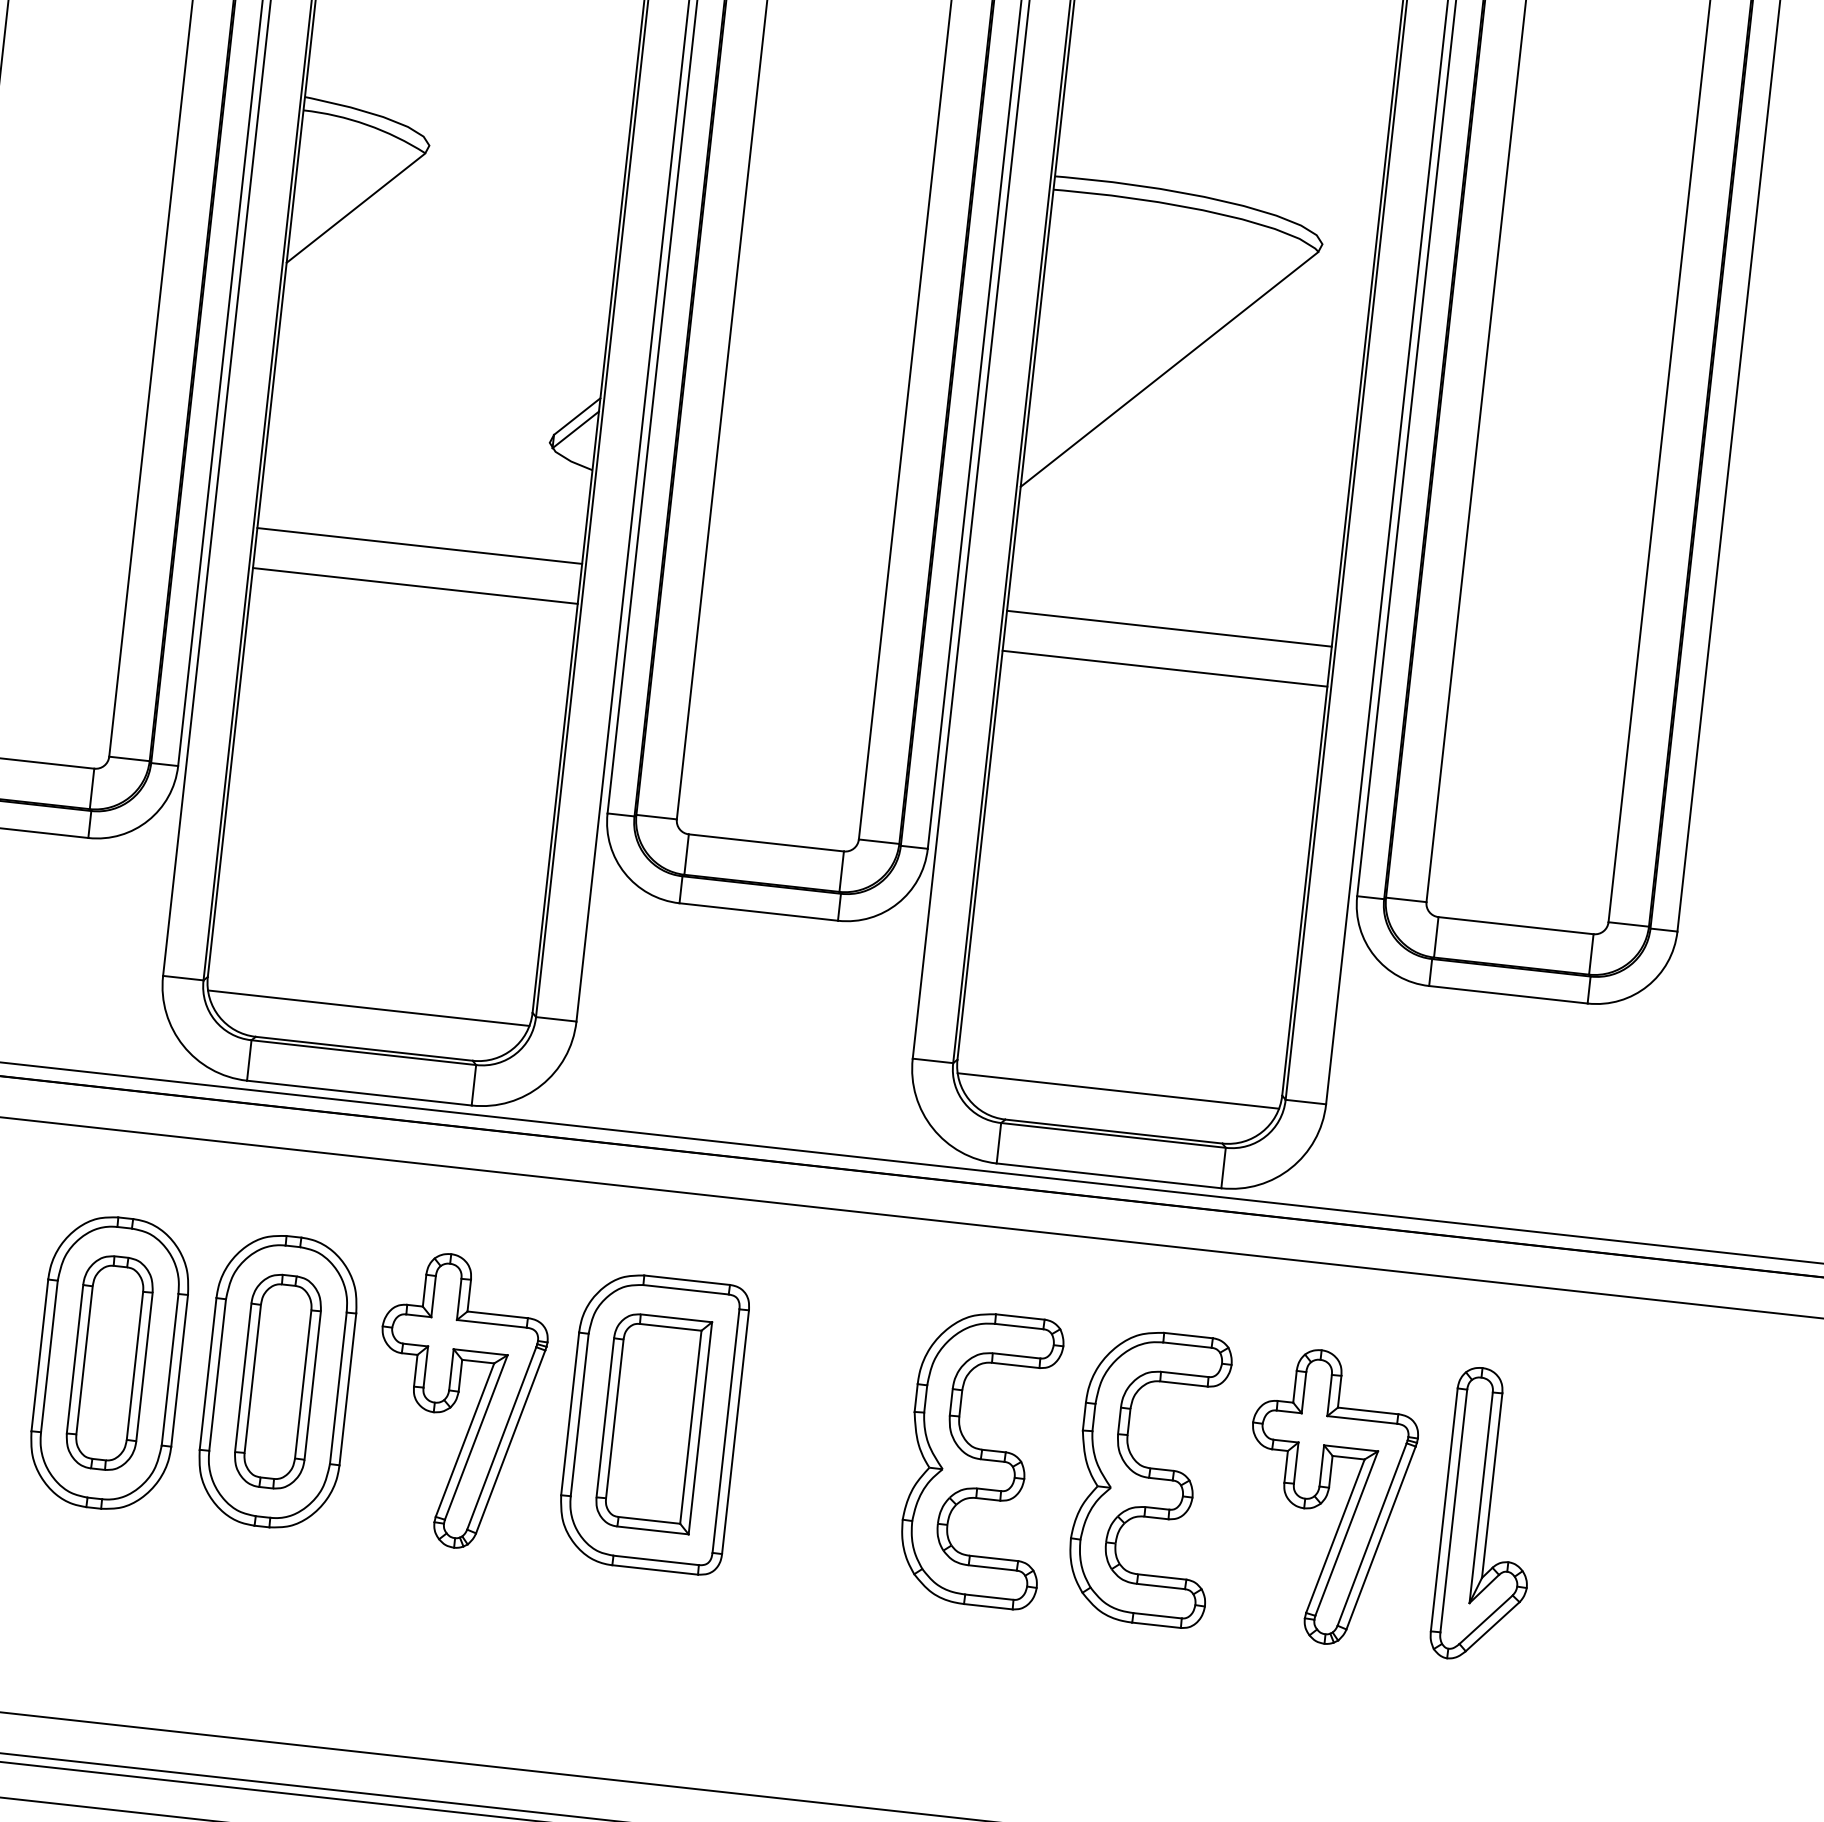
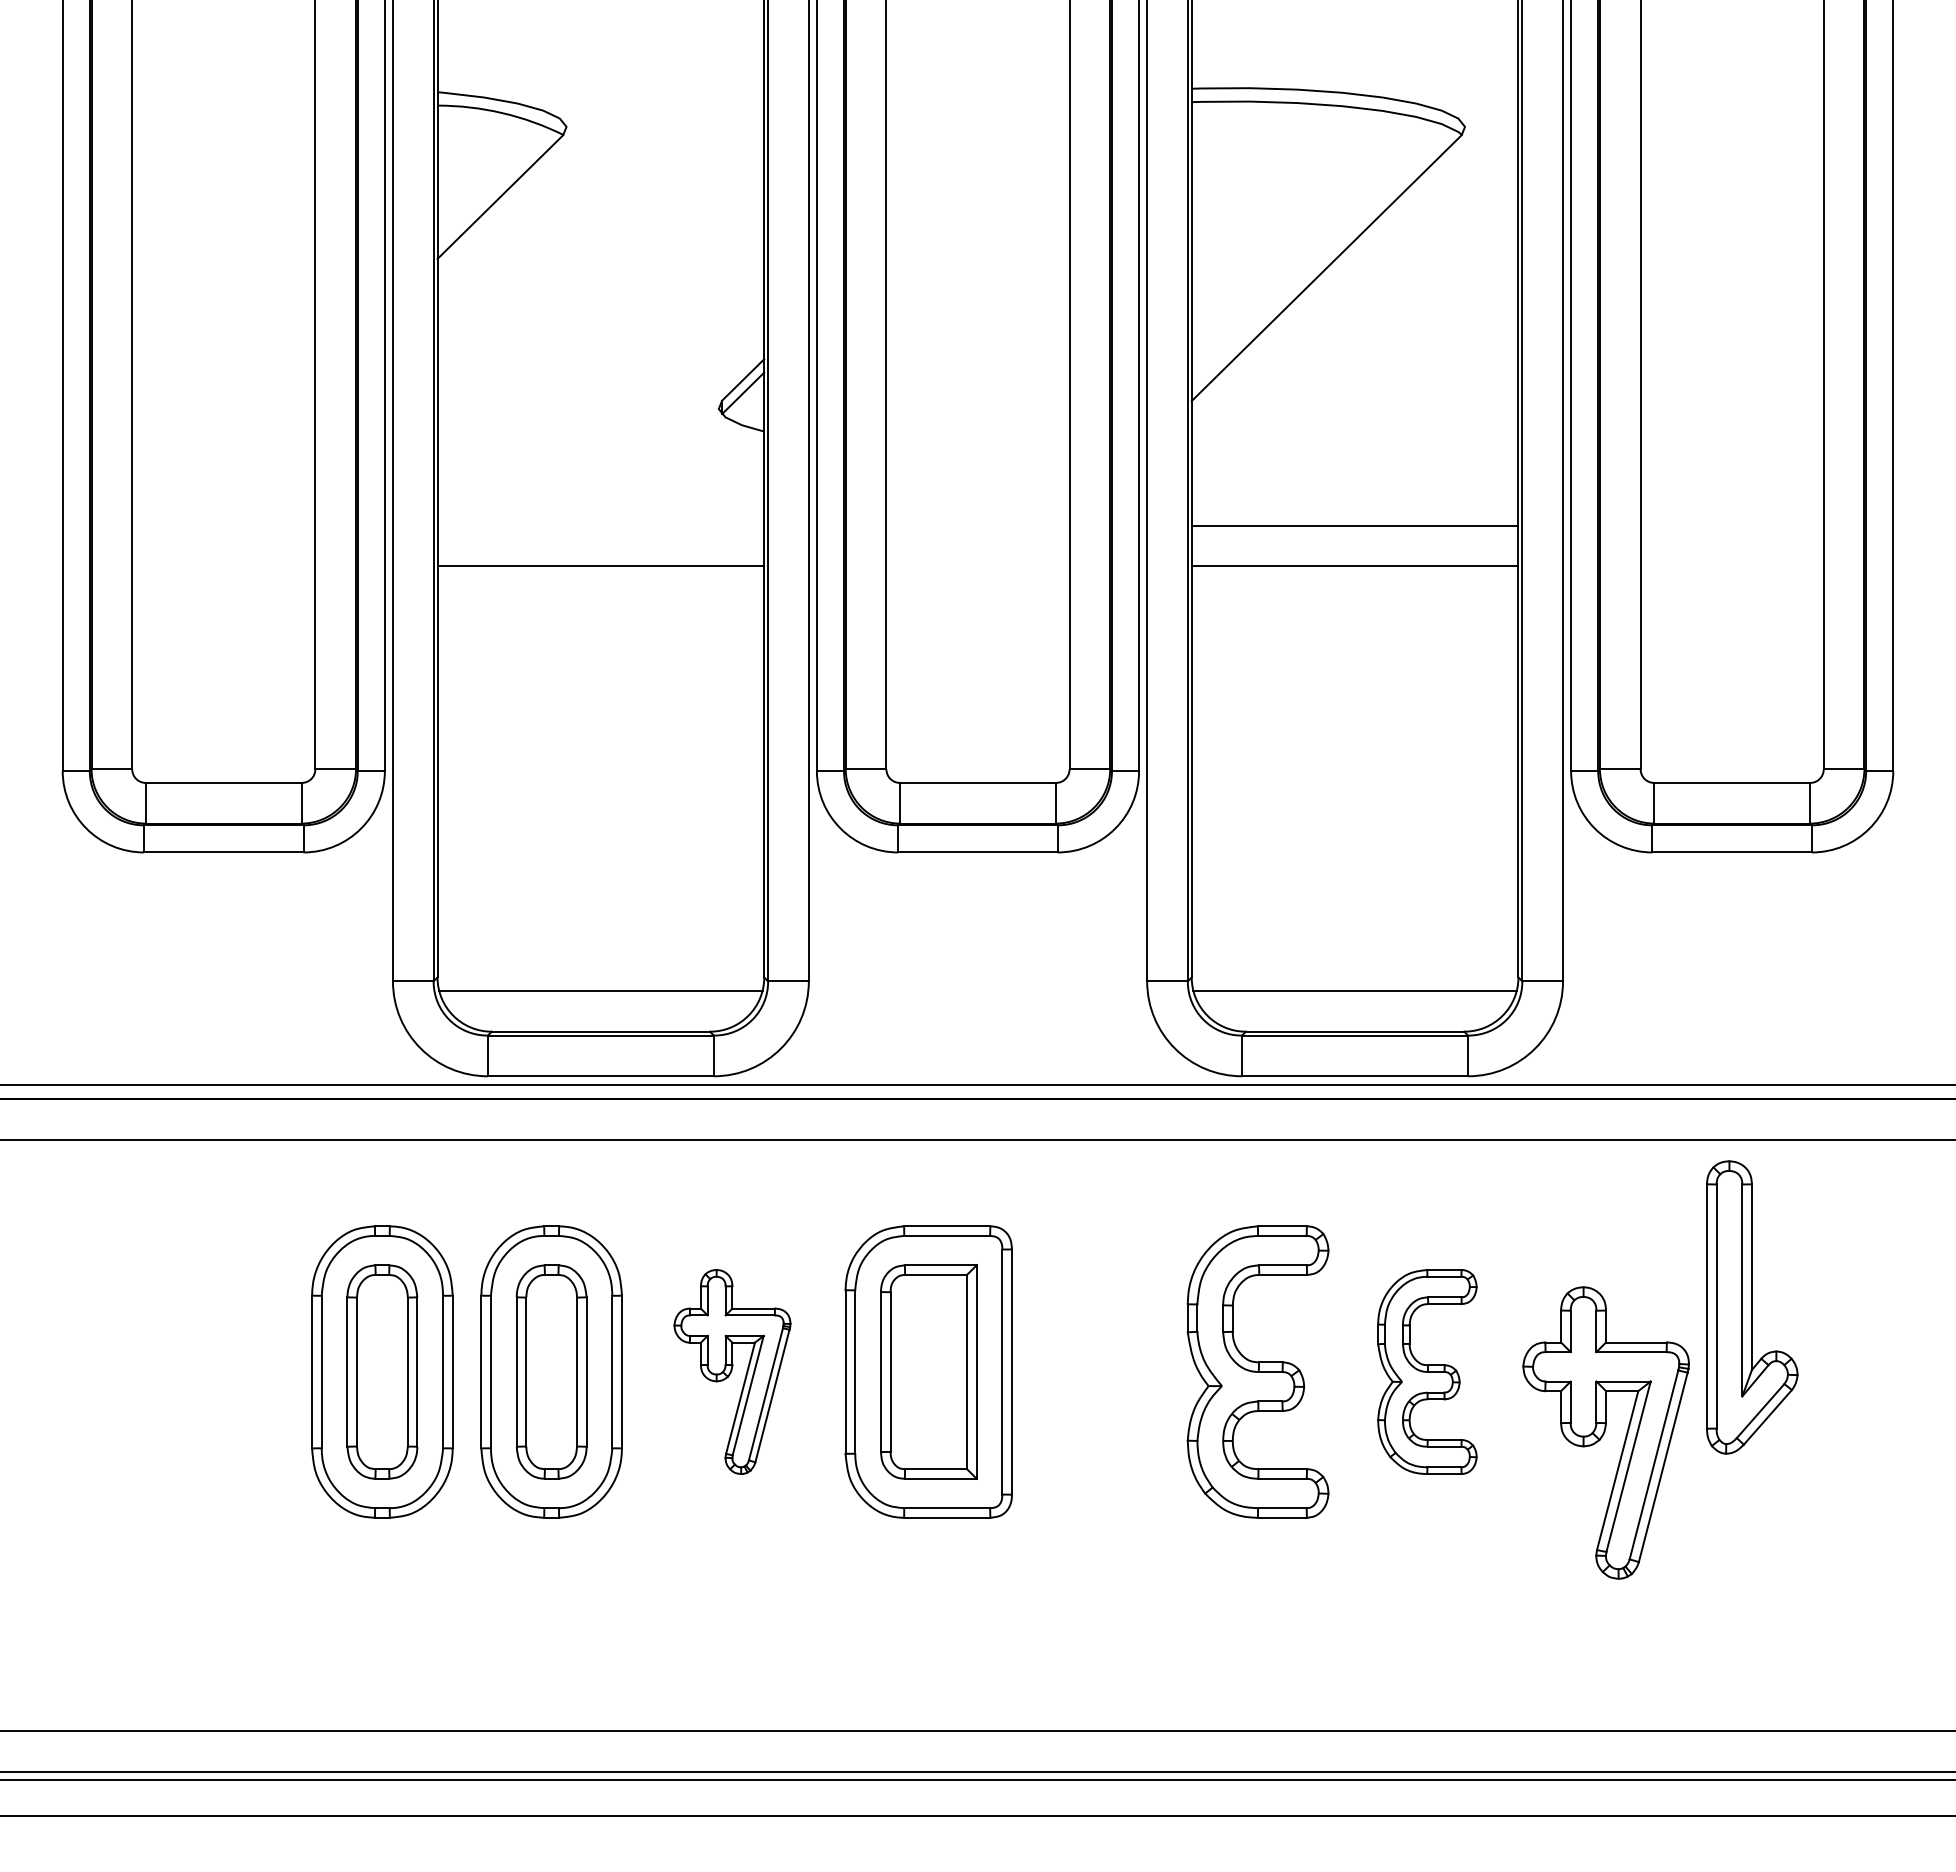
line: (419, 545) -> (600, 525), removed
part: (457, 1400) -> (732, 1371), size x0.7
part: (1148, 1477) -> (1427, 1371), size x0.7
part: (1327, 1496) -> (1605, 1432), moved
part: (1489, 1515) -> (1752, 1307), moved

